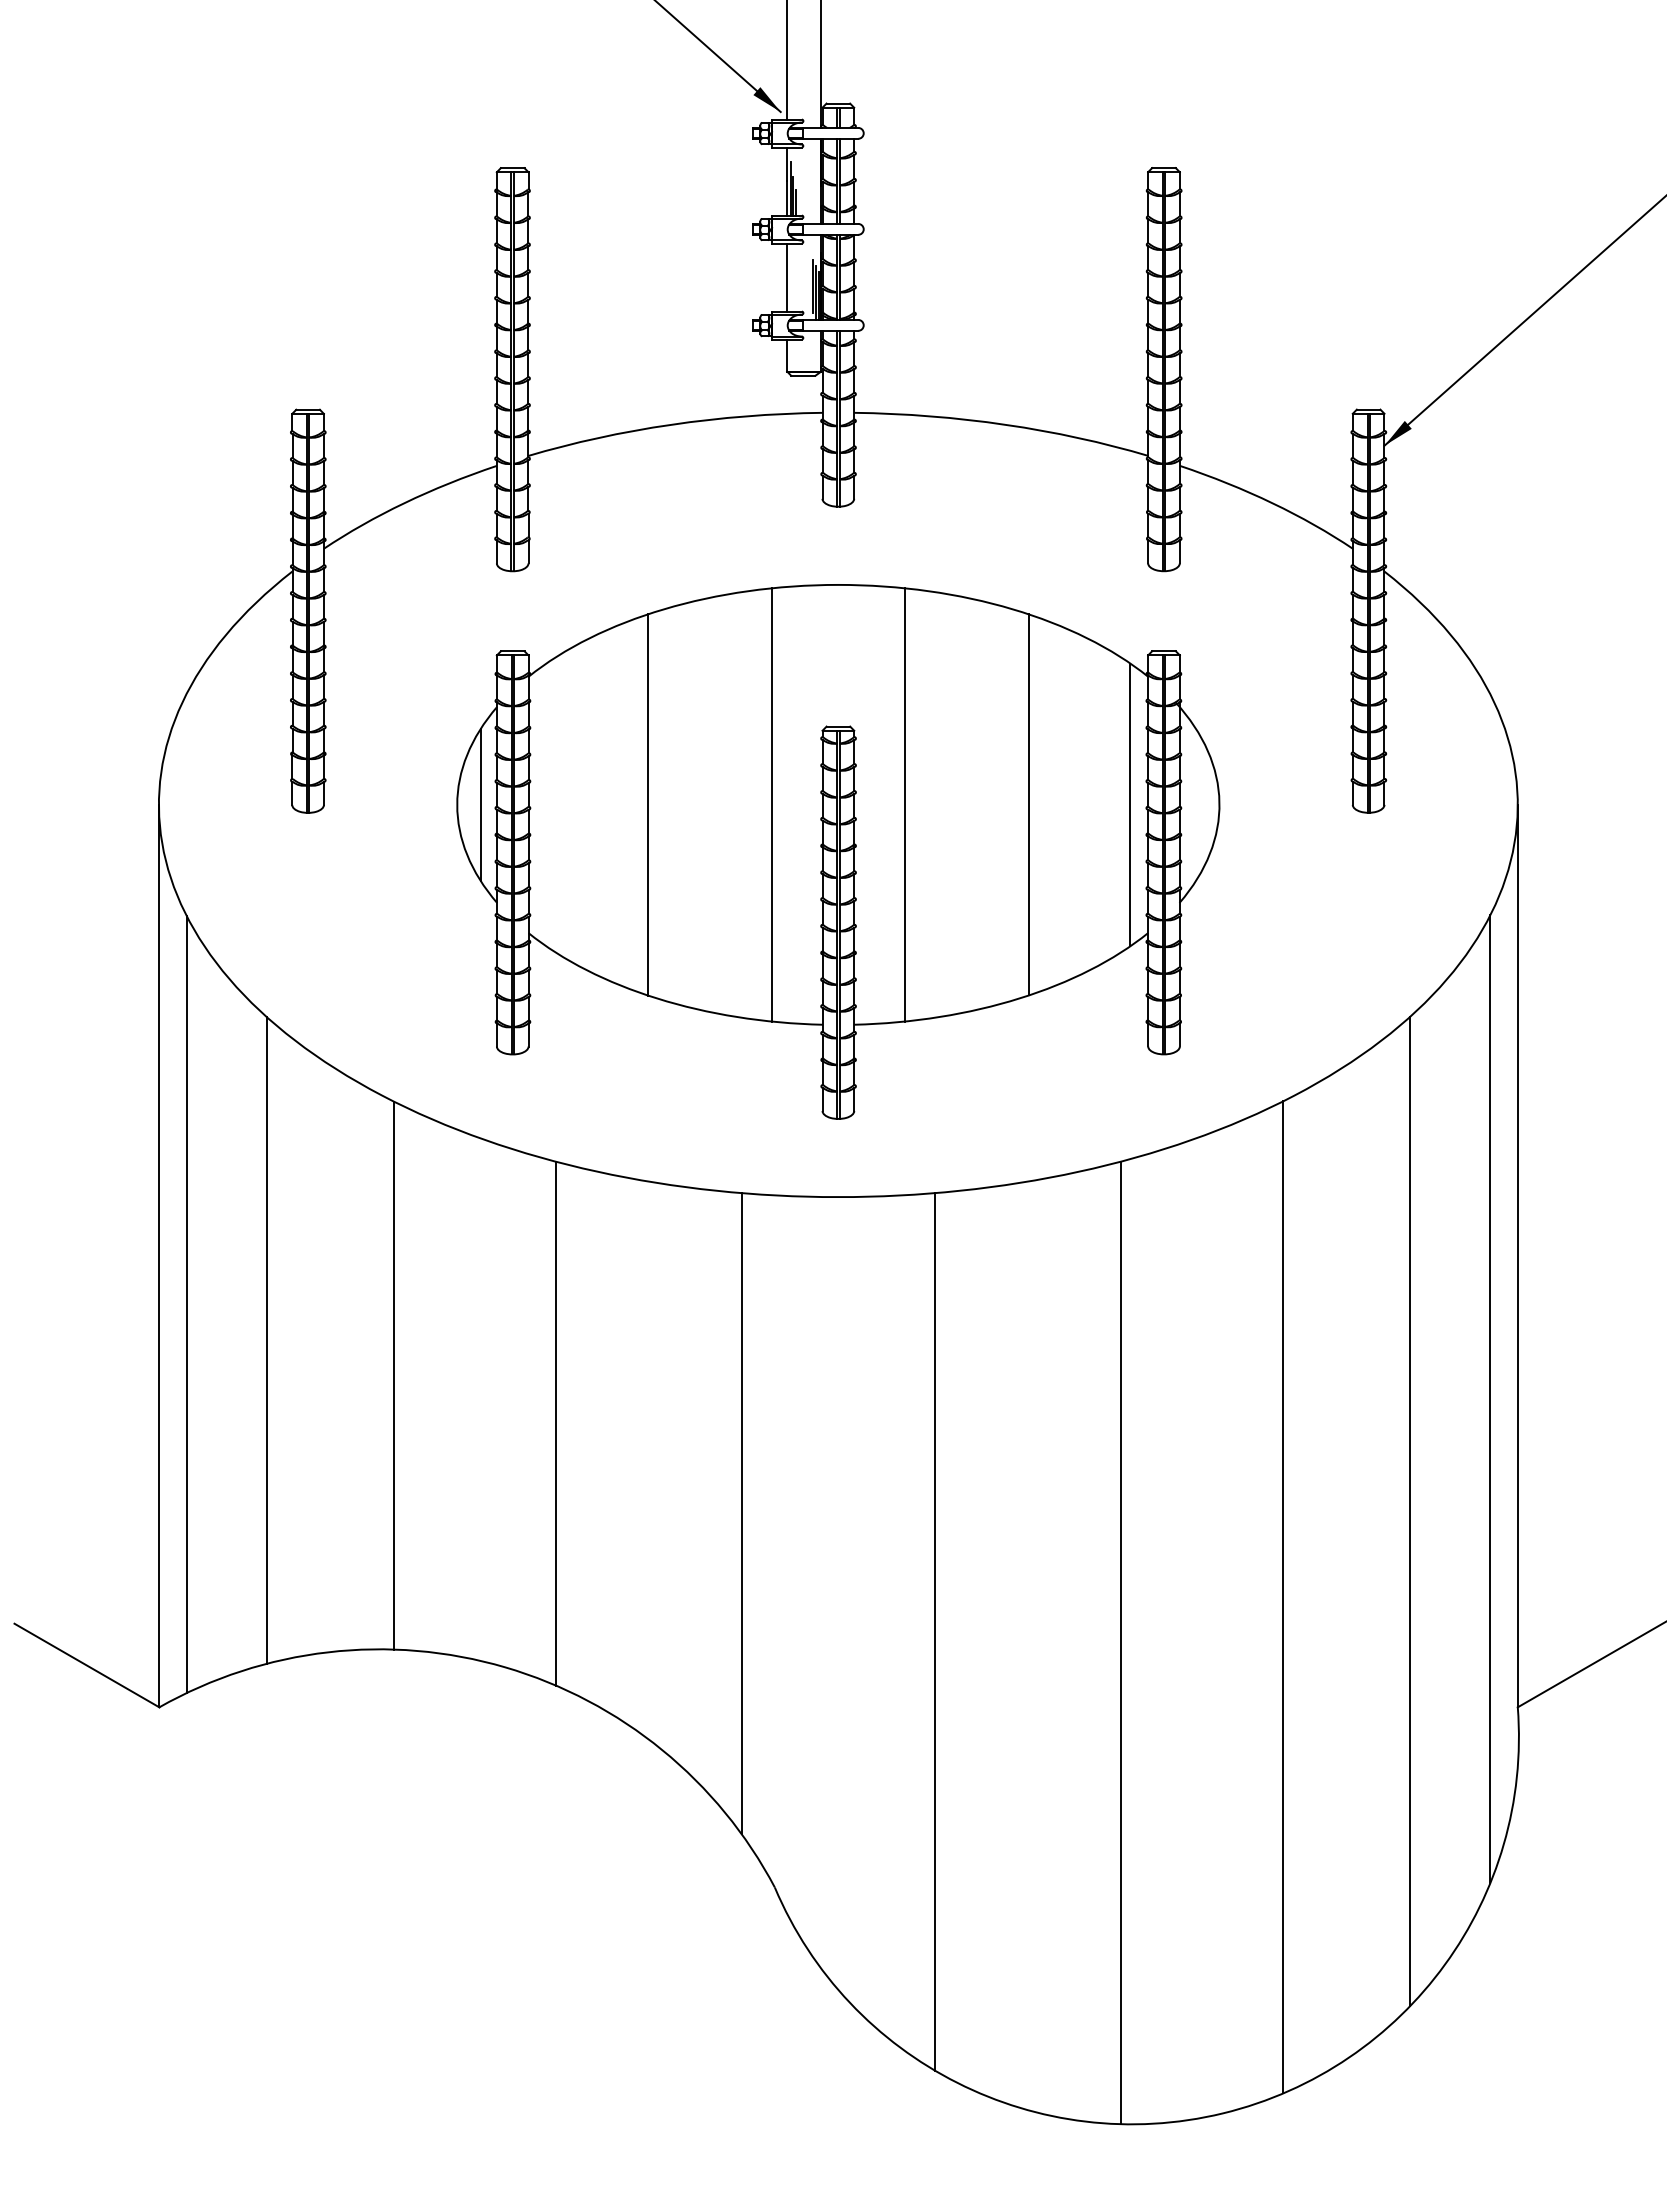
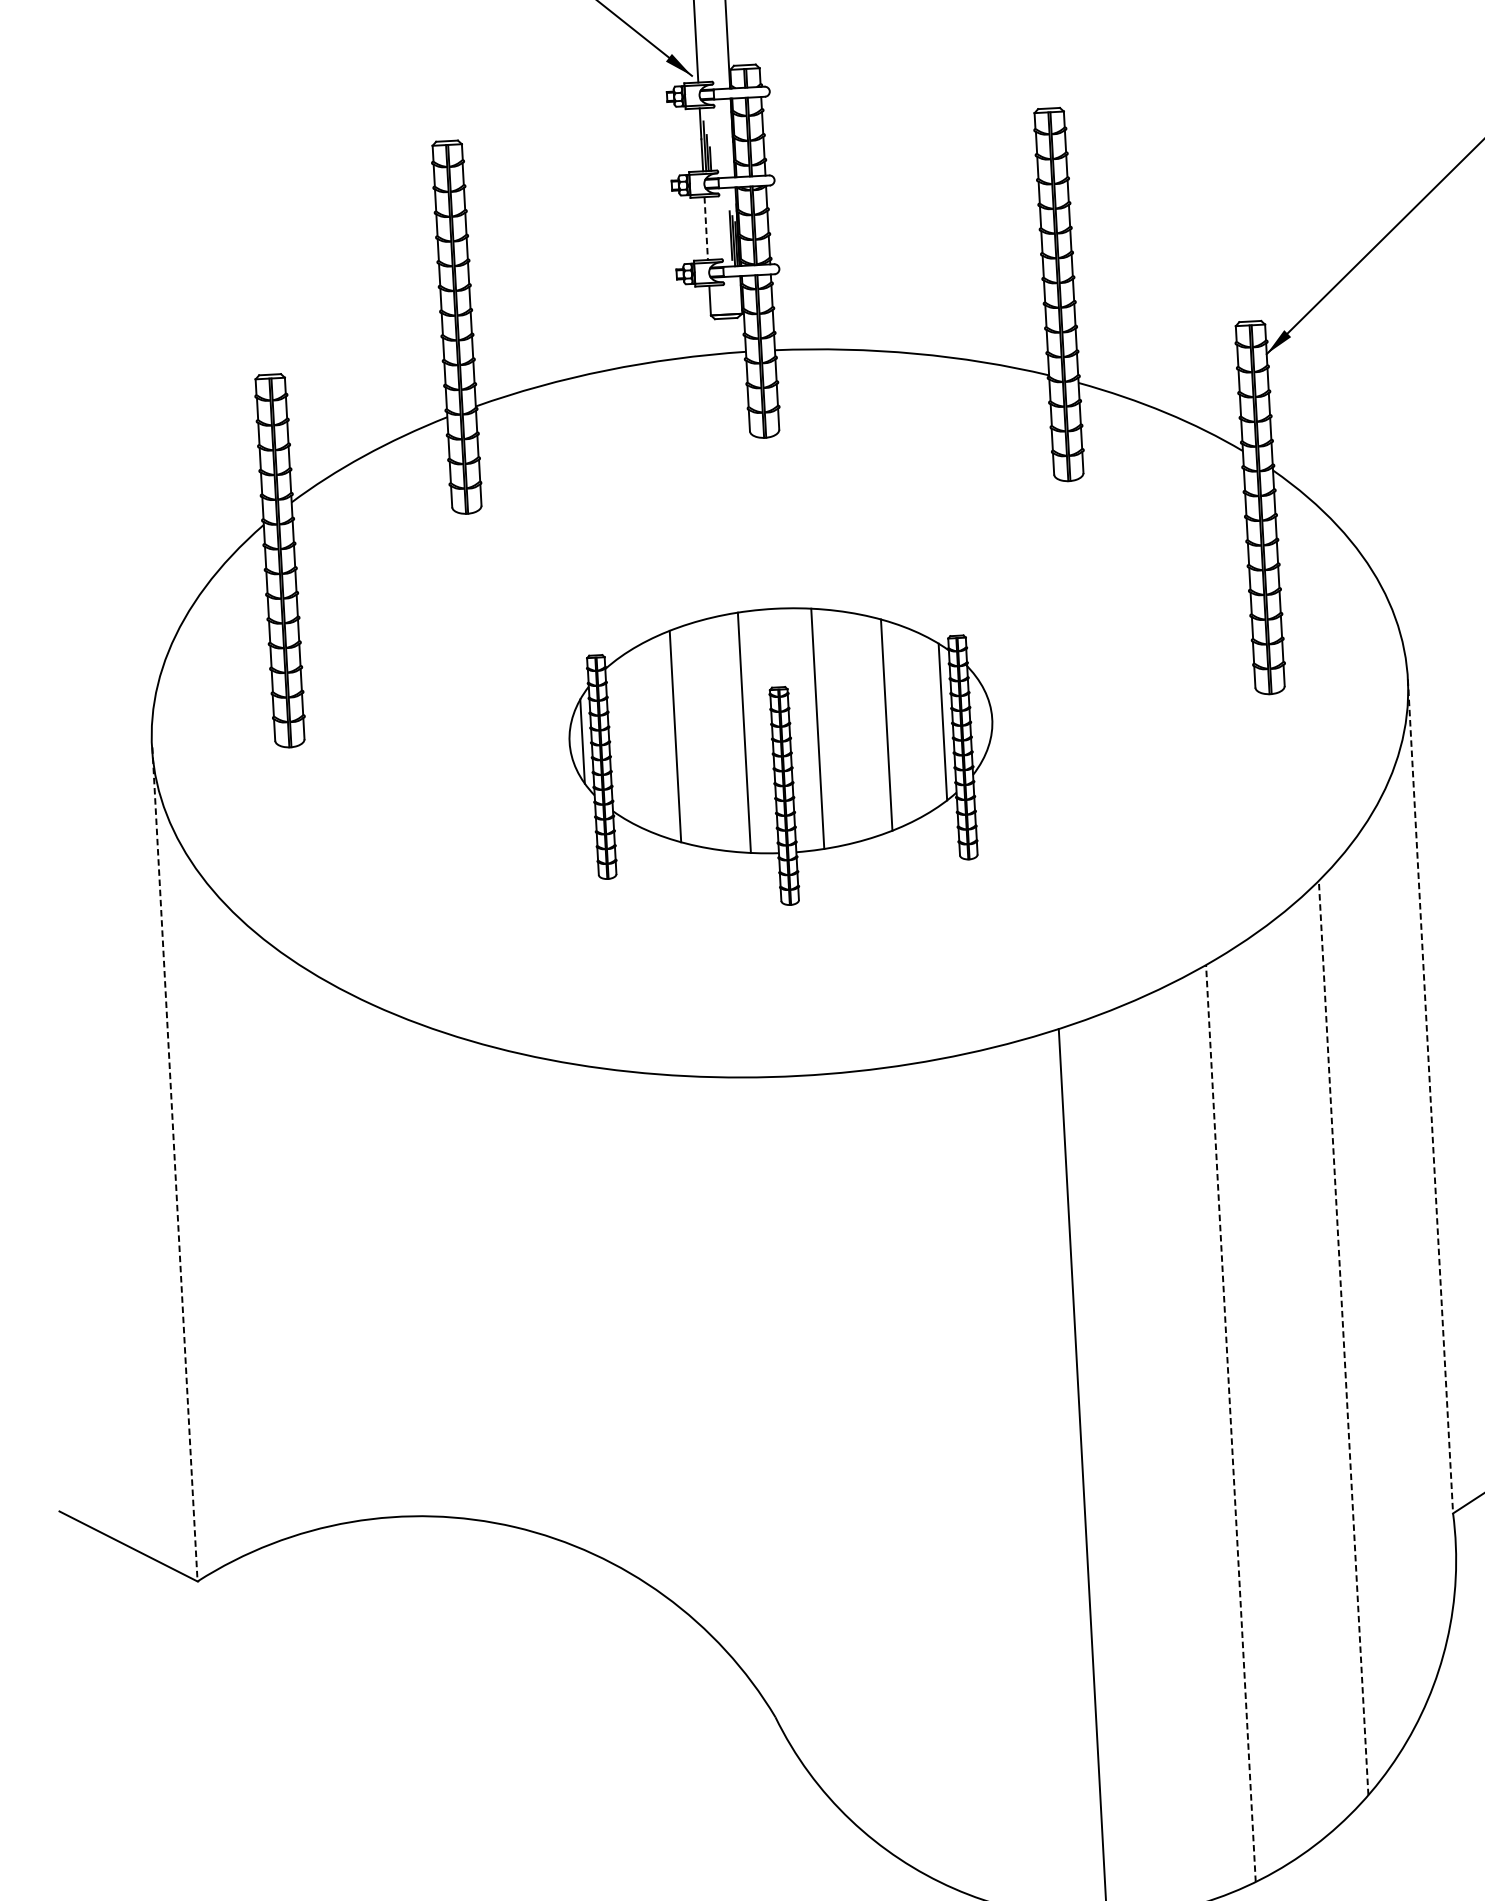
line: (787, 278) -> (706, 229), solid -> dashed
part: (838, 851) -> (782, 756), size x0.6
line: (159, 1256) -> (175, 1164), solid -> dashed
line: (1517, 1256) -> (1430, 1096), solid -> dashed
line: (186, 1304) -> (202, 1207), removed
line: (267, 1340) -> (279, 1237), removed
line: (393, 1375) -> (397, 1263), removed
line: (1490, 1399) -> (1412, 1230), removed
line: (556, 1423) -> (550, 1299), removed
line: (1409, 1511) -> (1343, 1337), solid -> dashed
line: (741, 1513) -> (725, 1373), removed
line: (1283, 1596) -> (1230, 1422), solid -> dashed
line: (935, 1631) -> (911, 1472), removed

